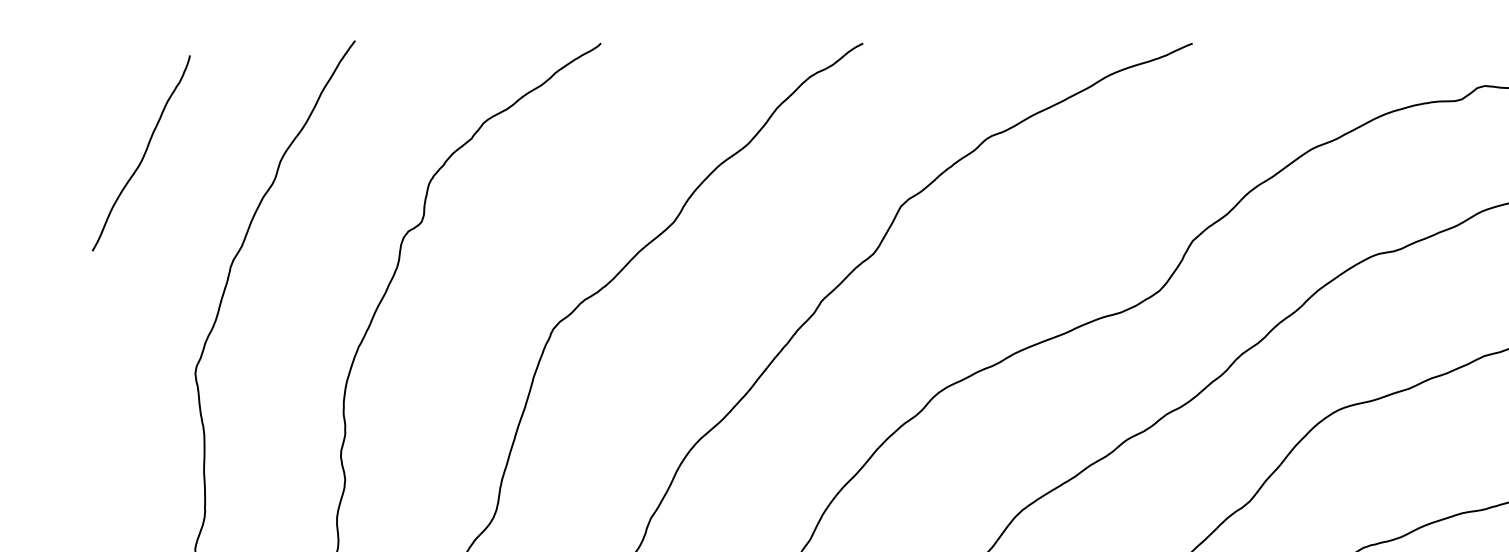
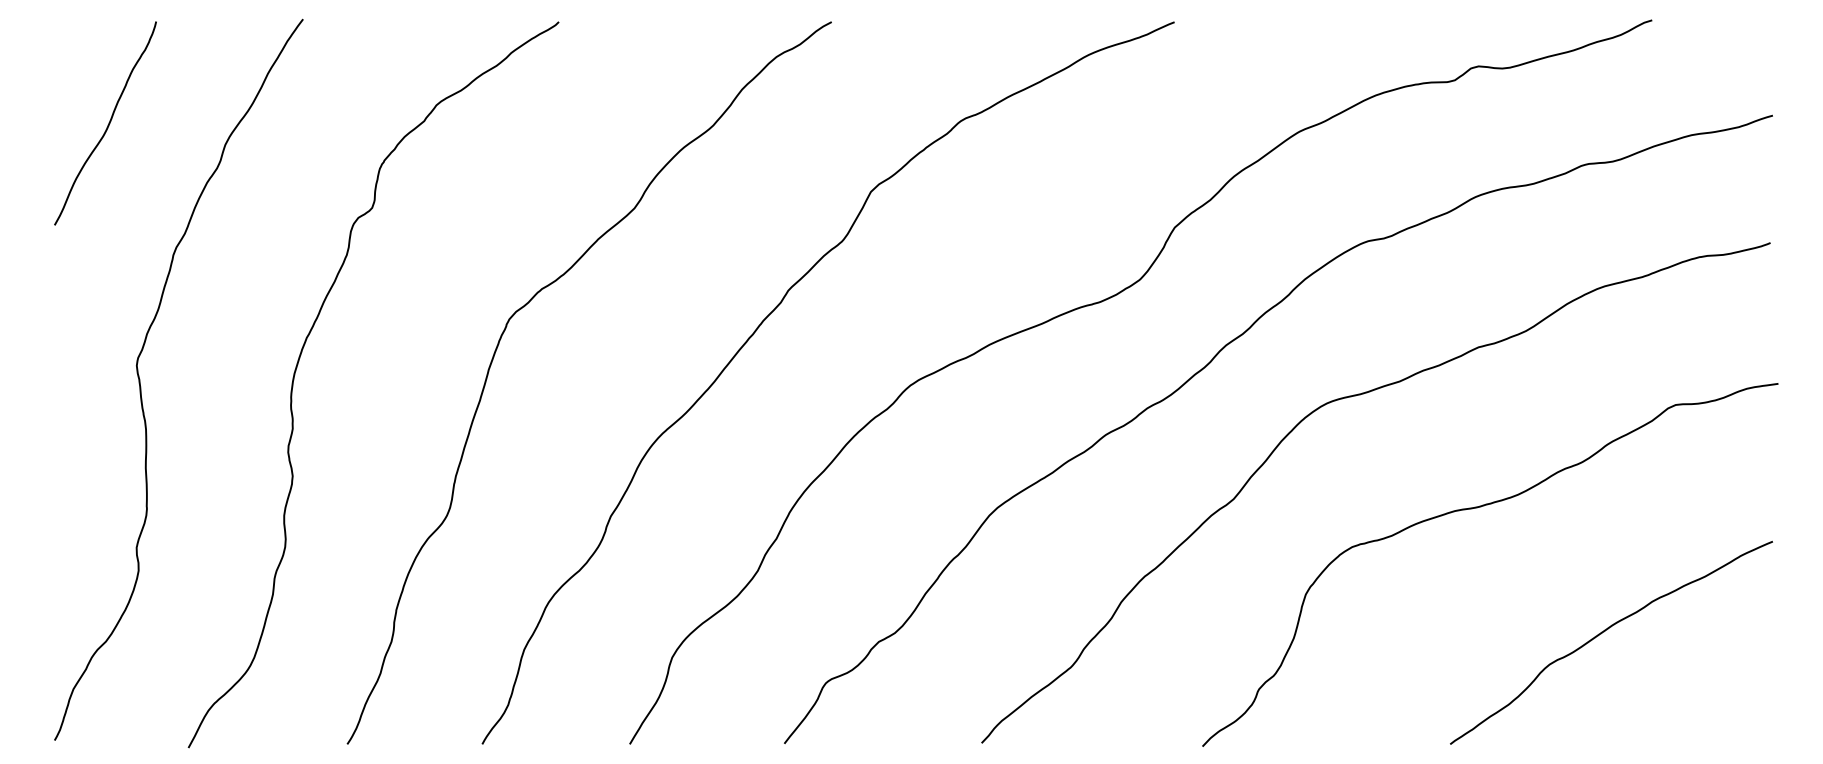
curve: (143, 155) -> (107, 125), moved

